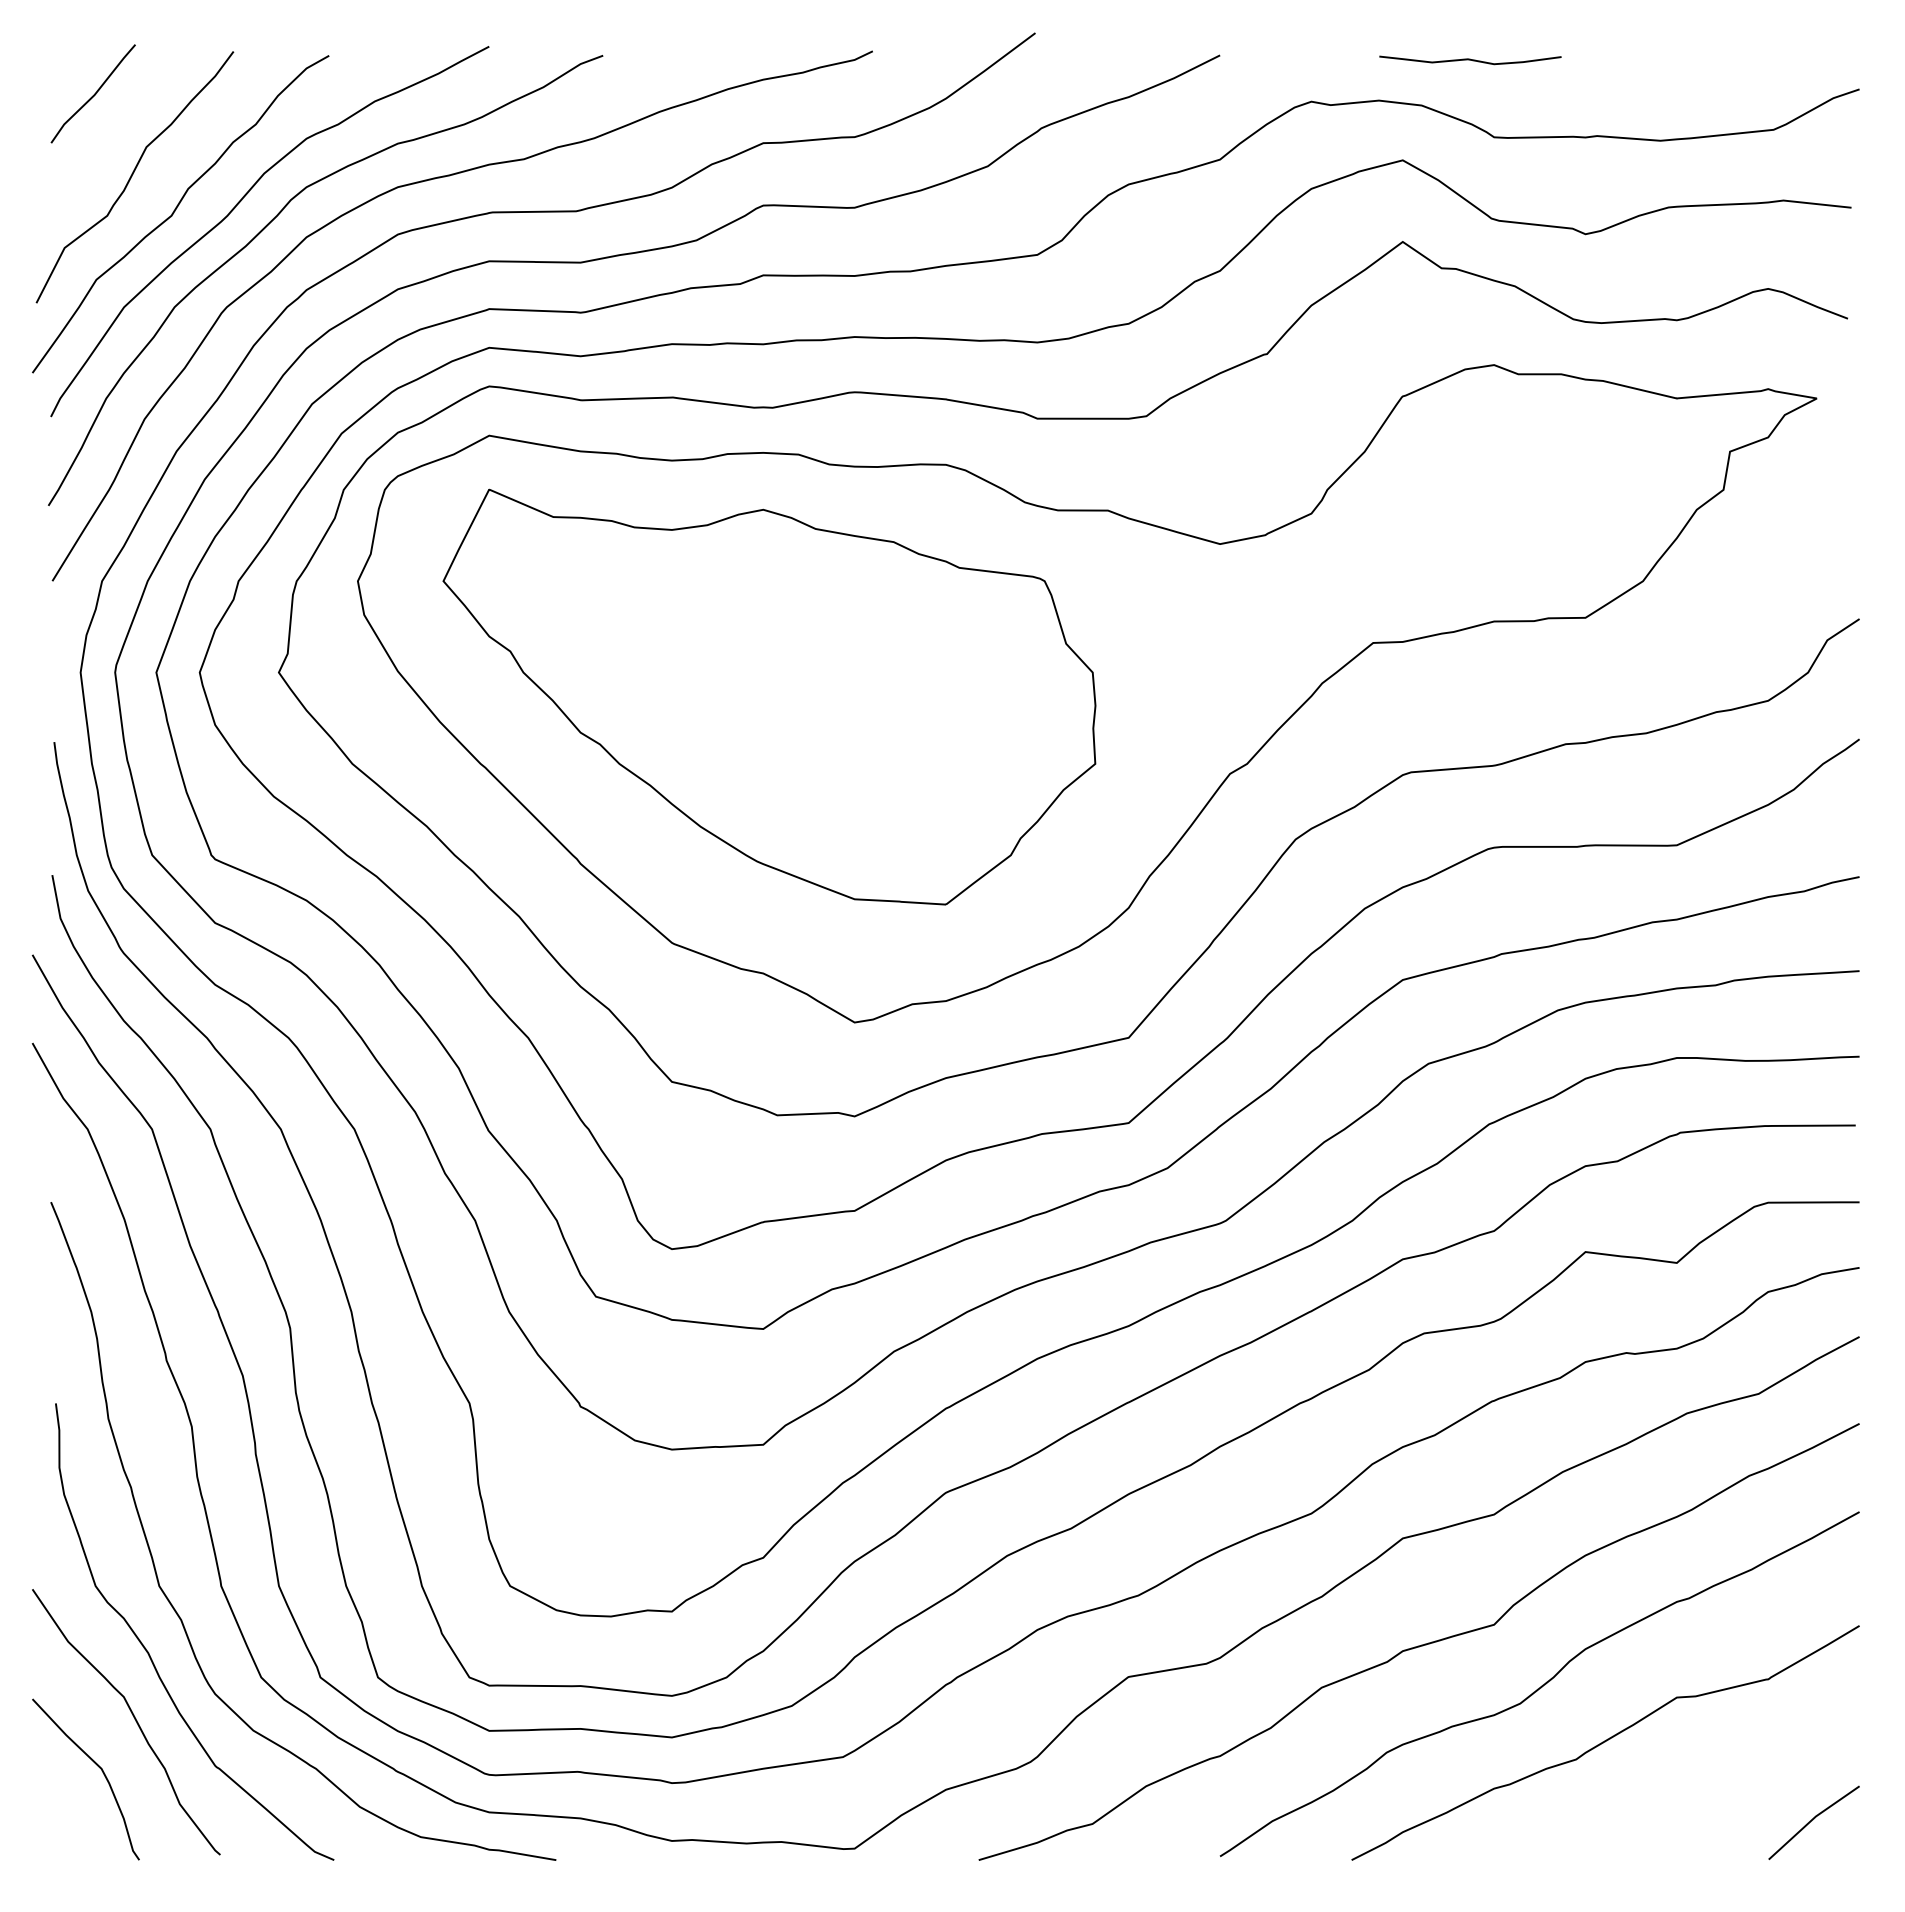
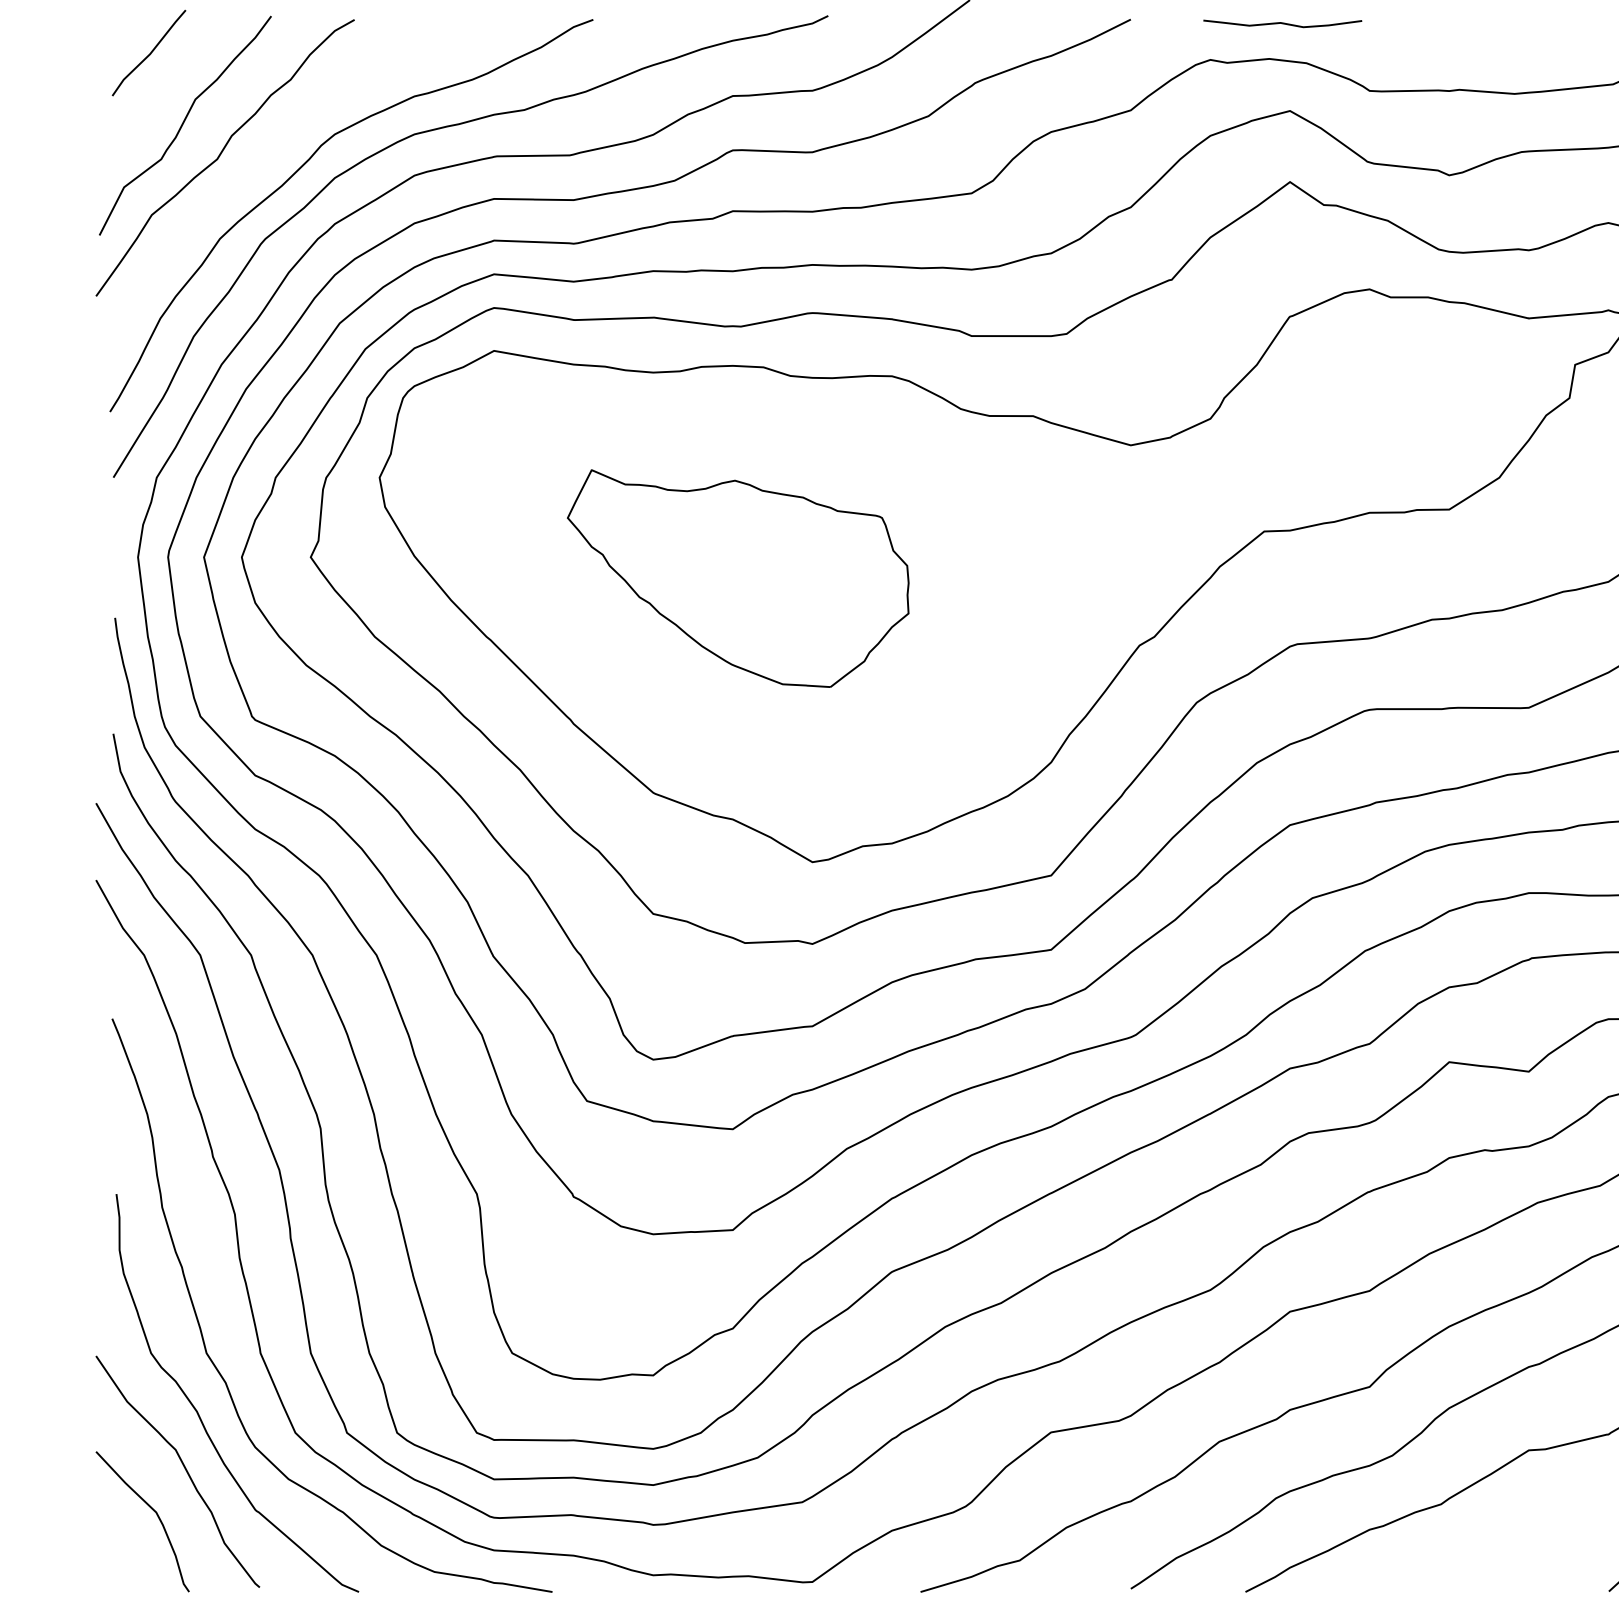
curve: (1470, 60) -> (1282, 23), moved
curve: (240, 202) -> (277, 147), removed
part: (769, 696) -> (738, 578), size x0.6

